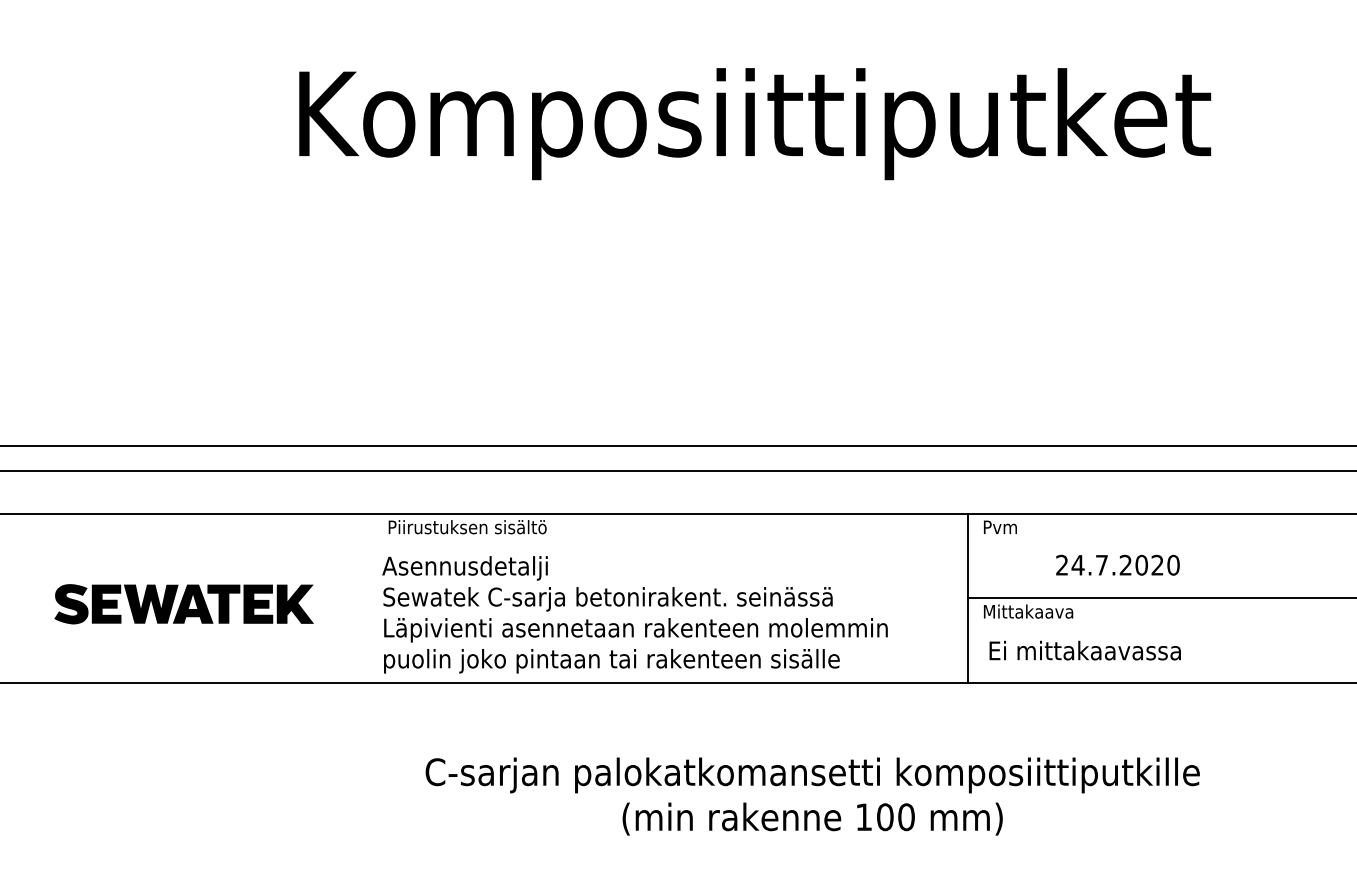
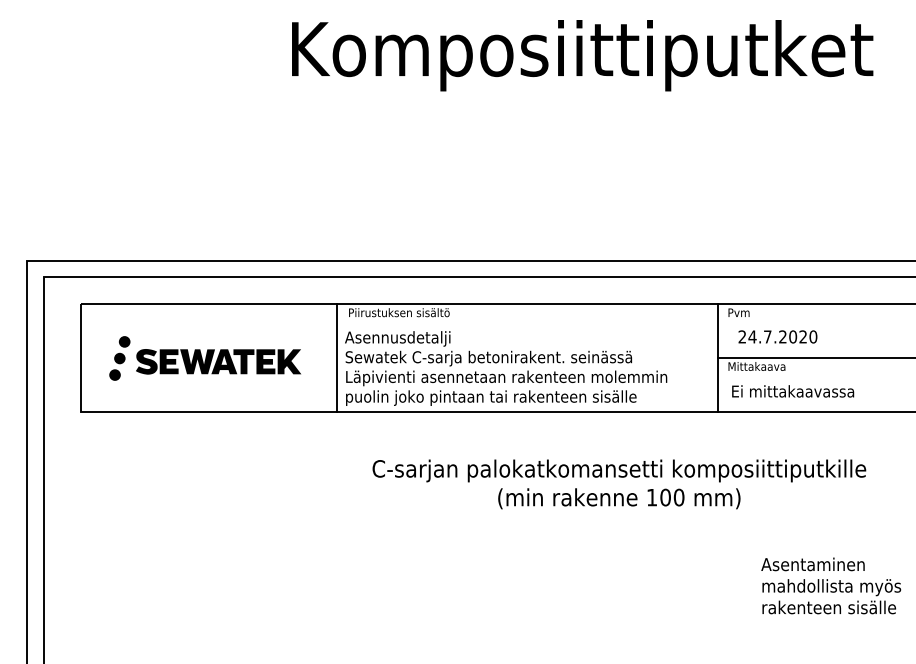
text: (1117, 564) -> (777, 336), moved
line: (369, 597) -> (336, 357), added
part: (28, 599) -> (119, 358), added

